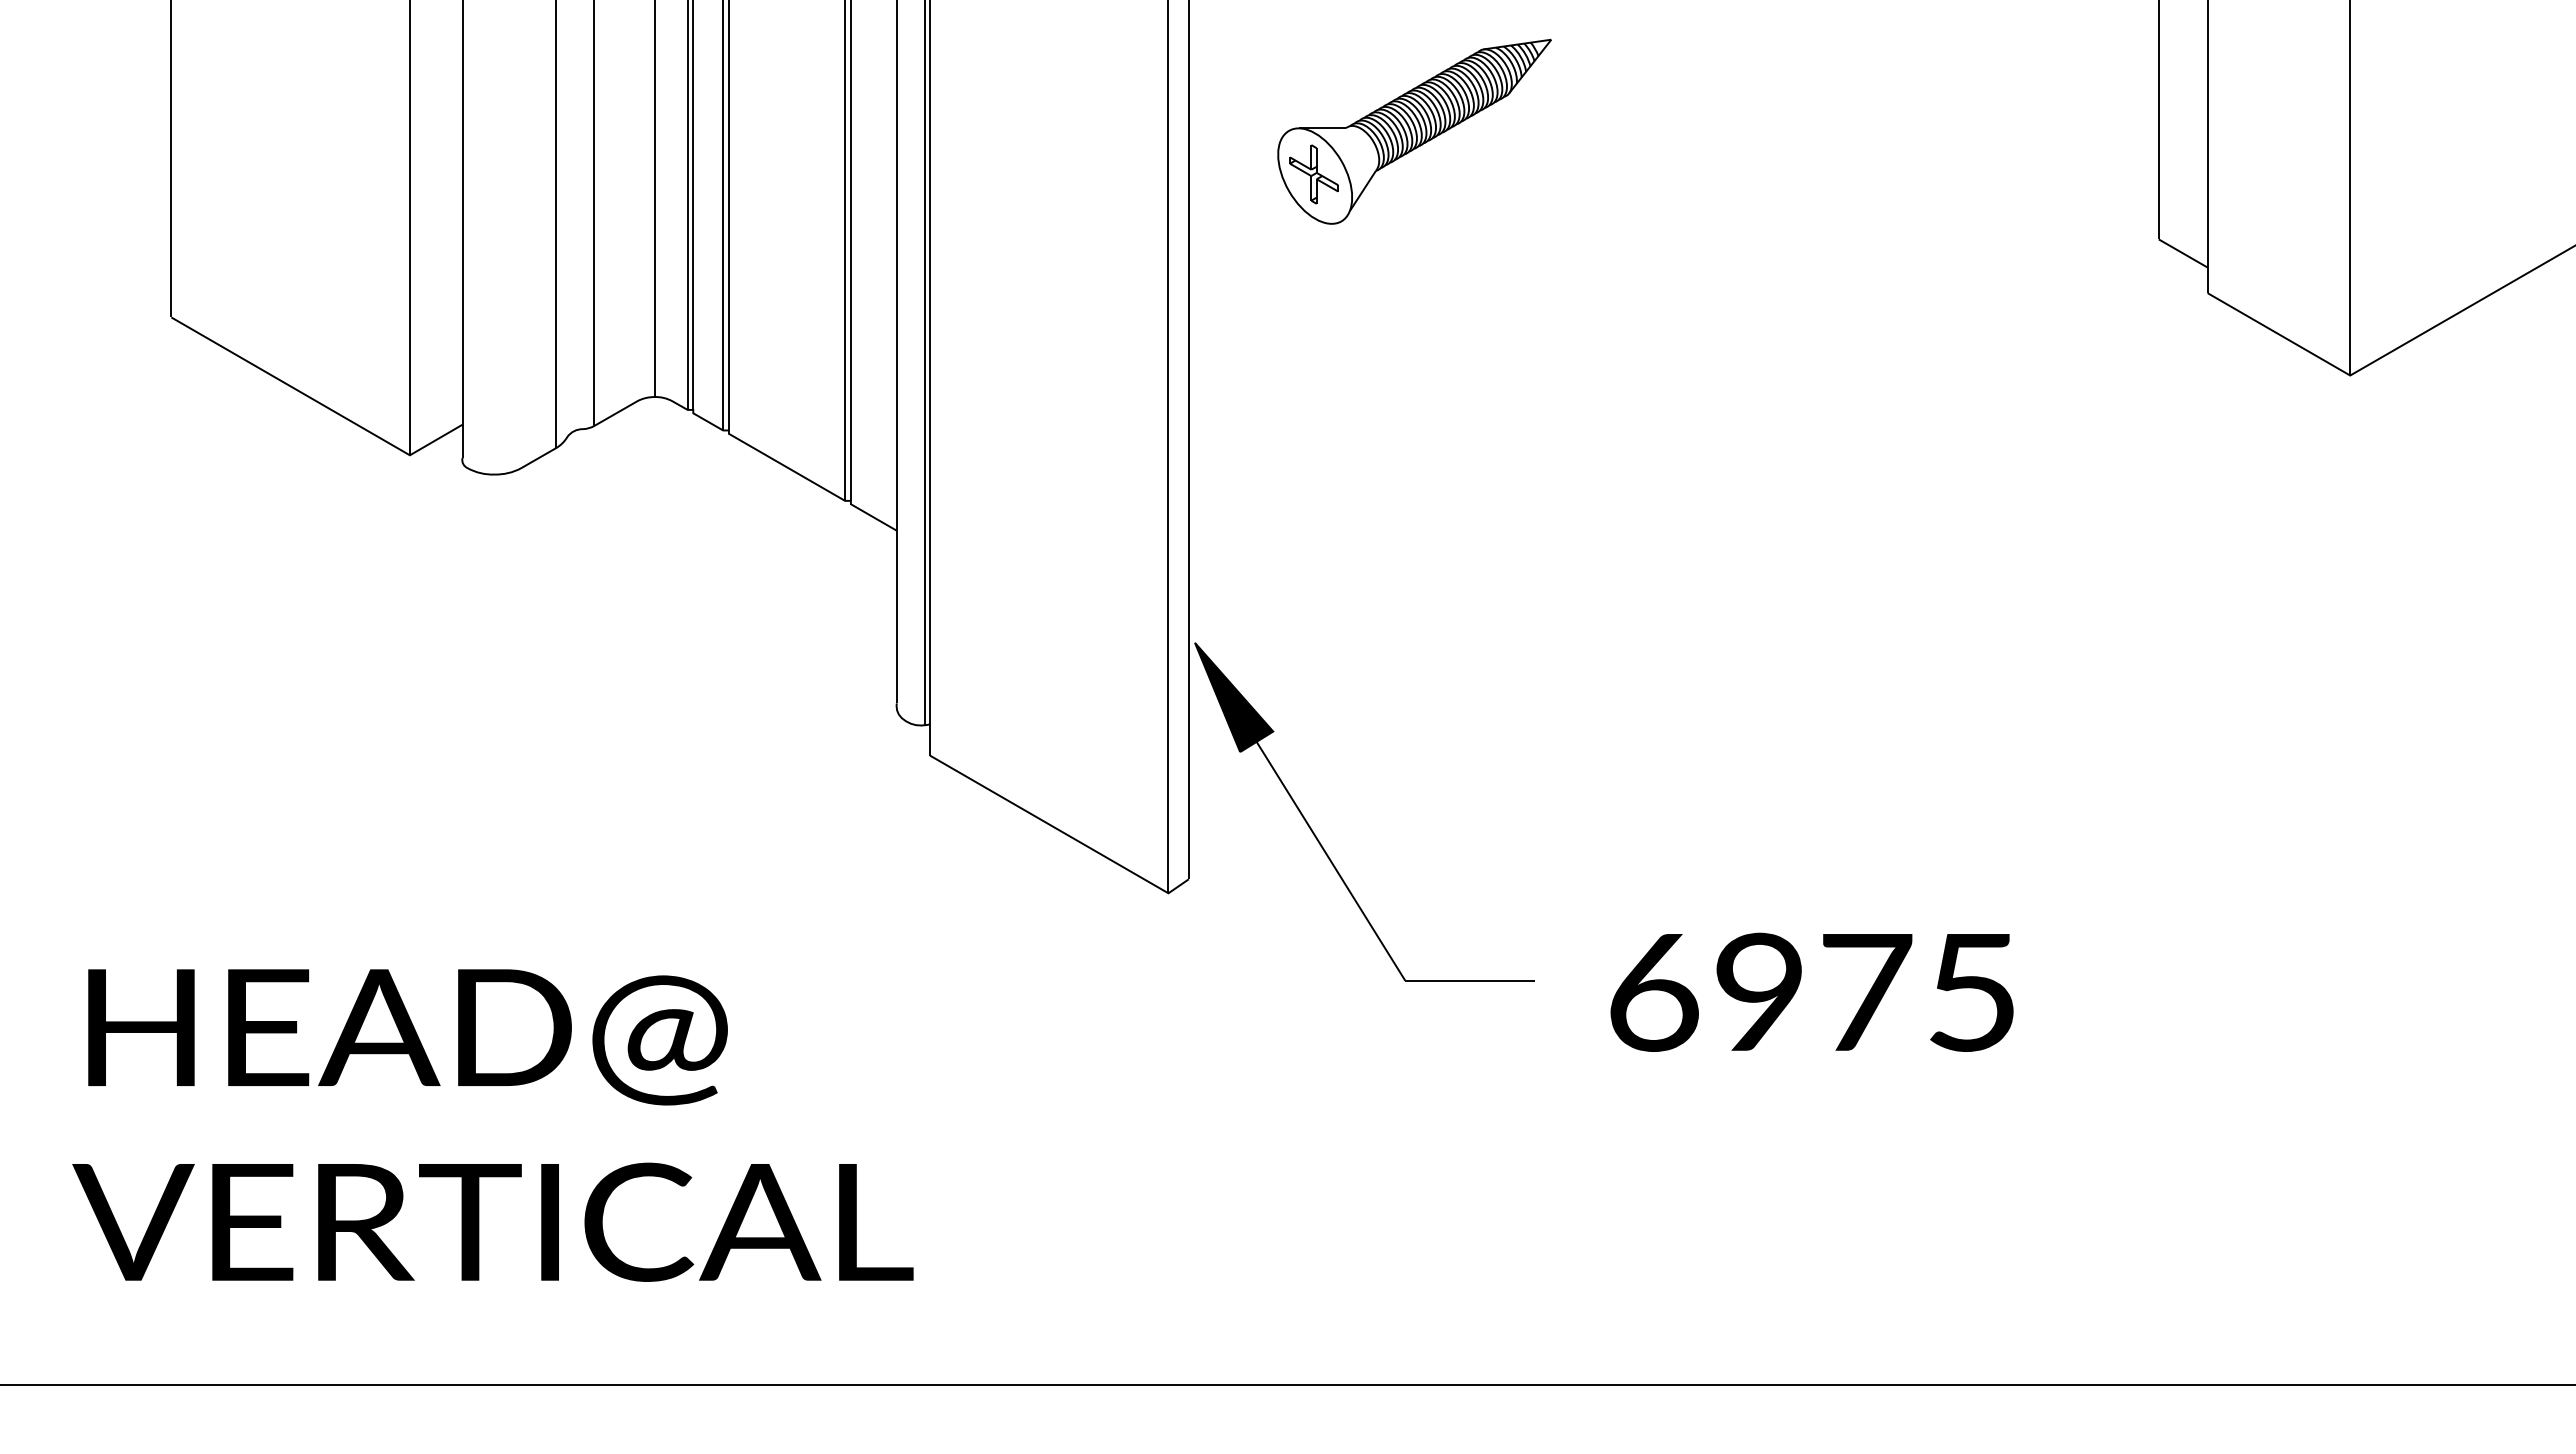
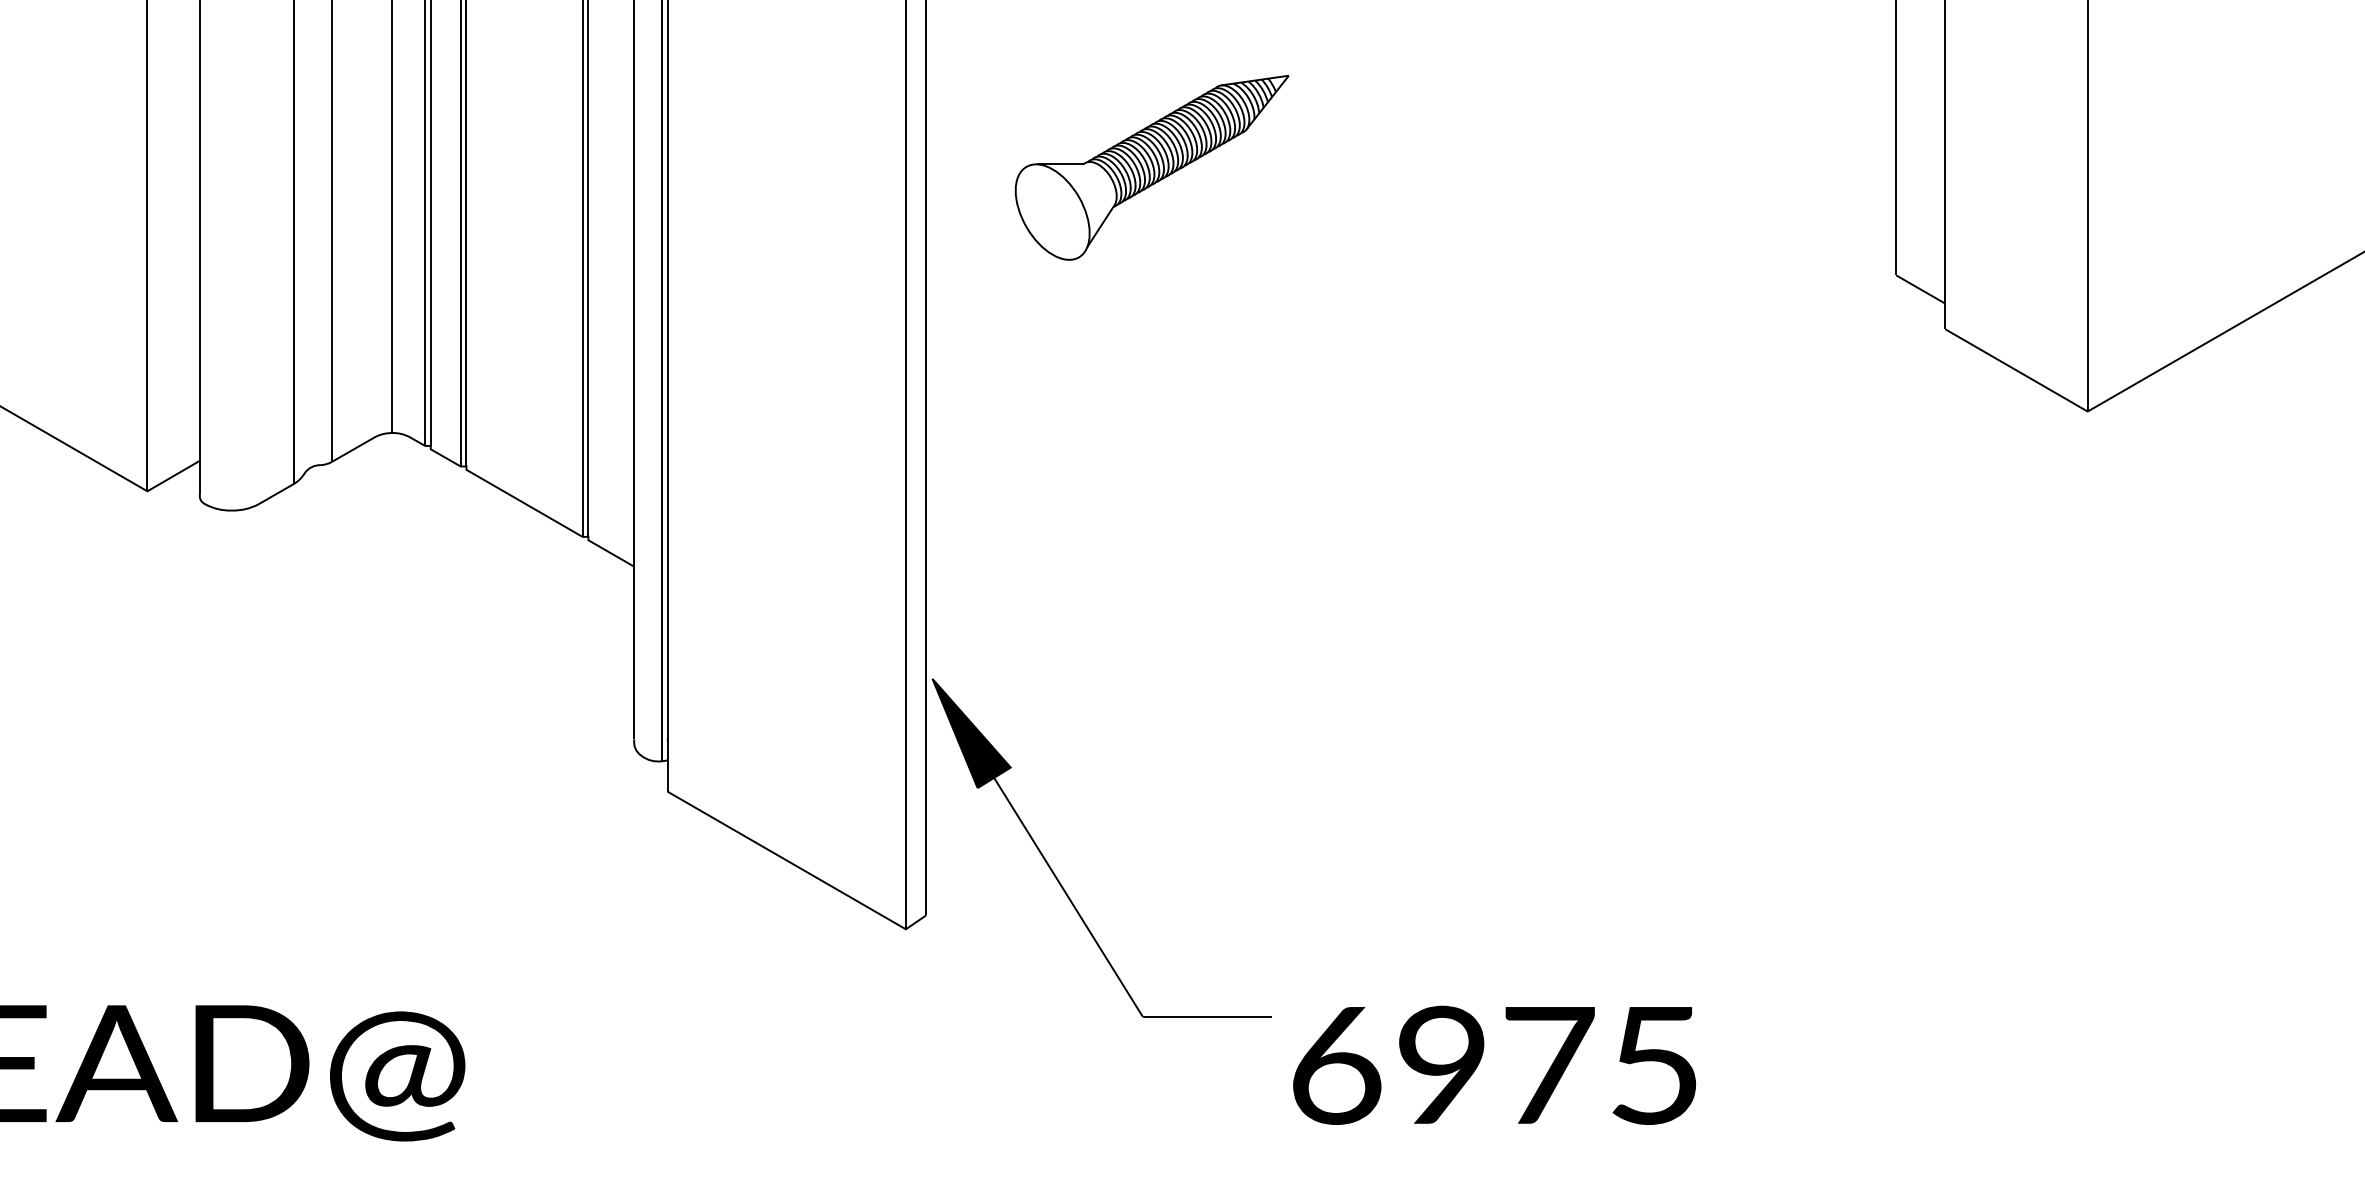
part: (1313, 174) -> (1051, 210), removed
text: (1811, 991) -> (1494, 1064), moved

